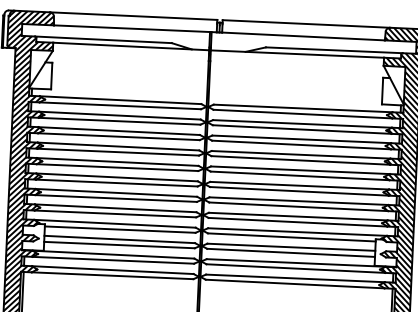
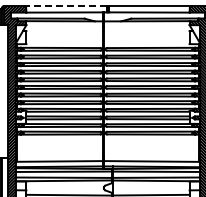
line: (131, 16) -> (64, 6), solid -> dashed

